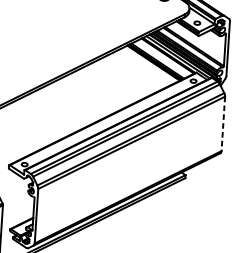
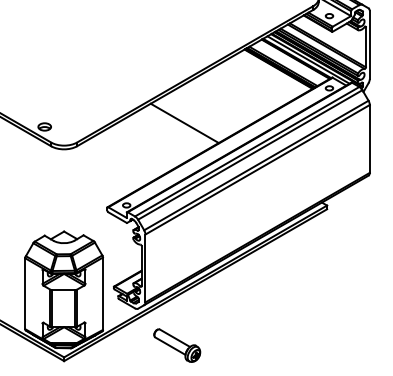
line: (75, 101) -> (184, 123), added
line: (223, 123) -> (369, 138), dashed -> solid

